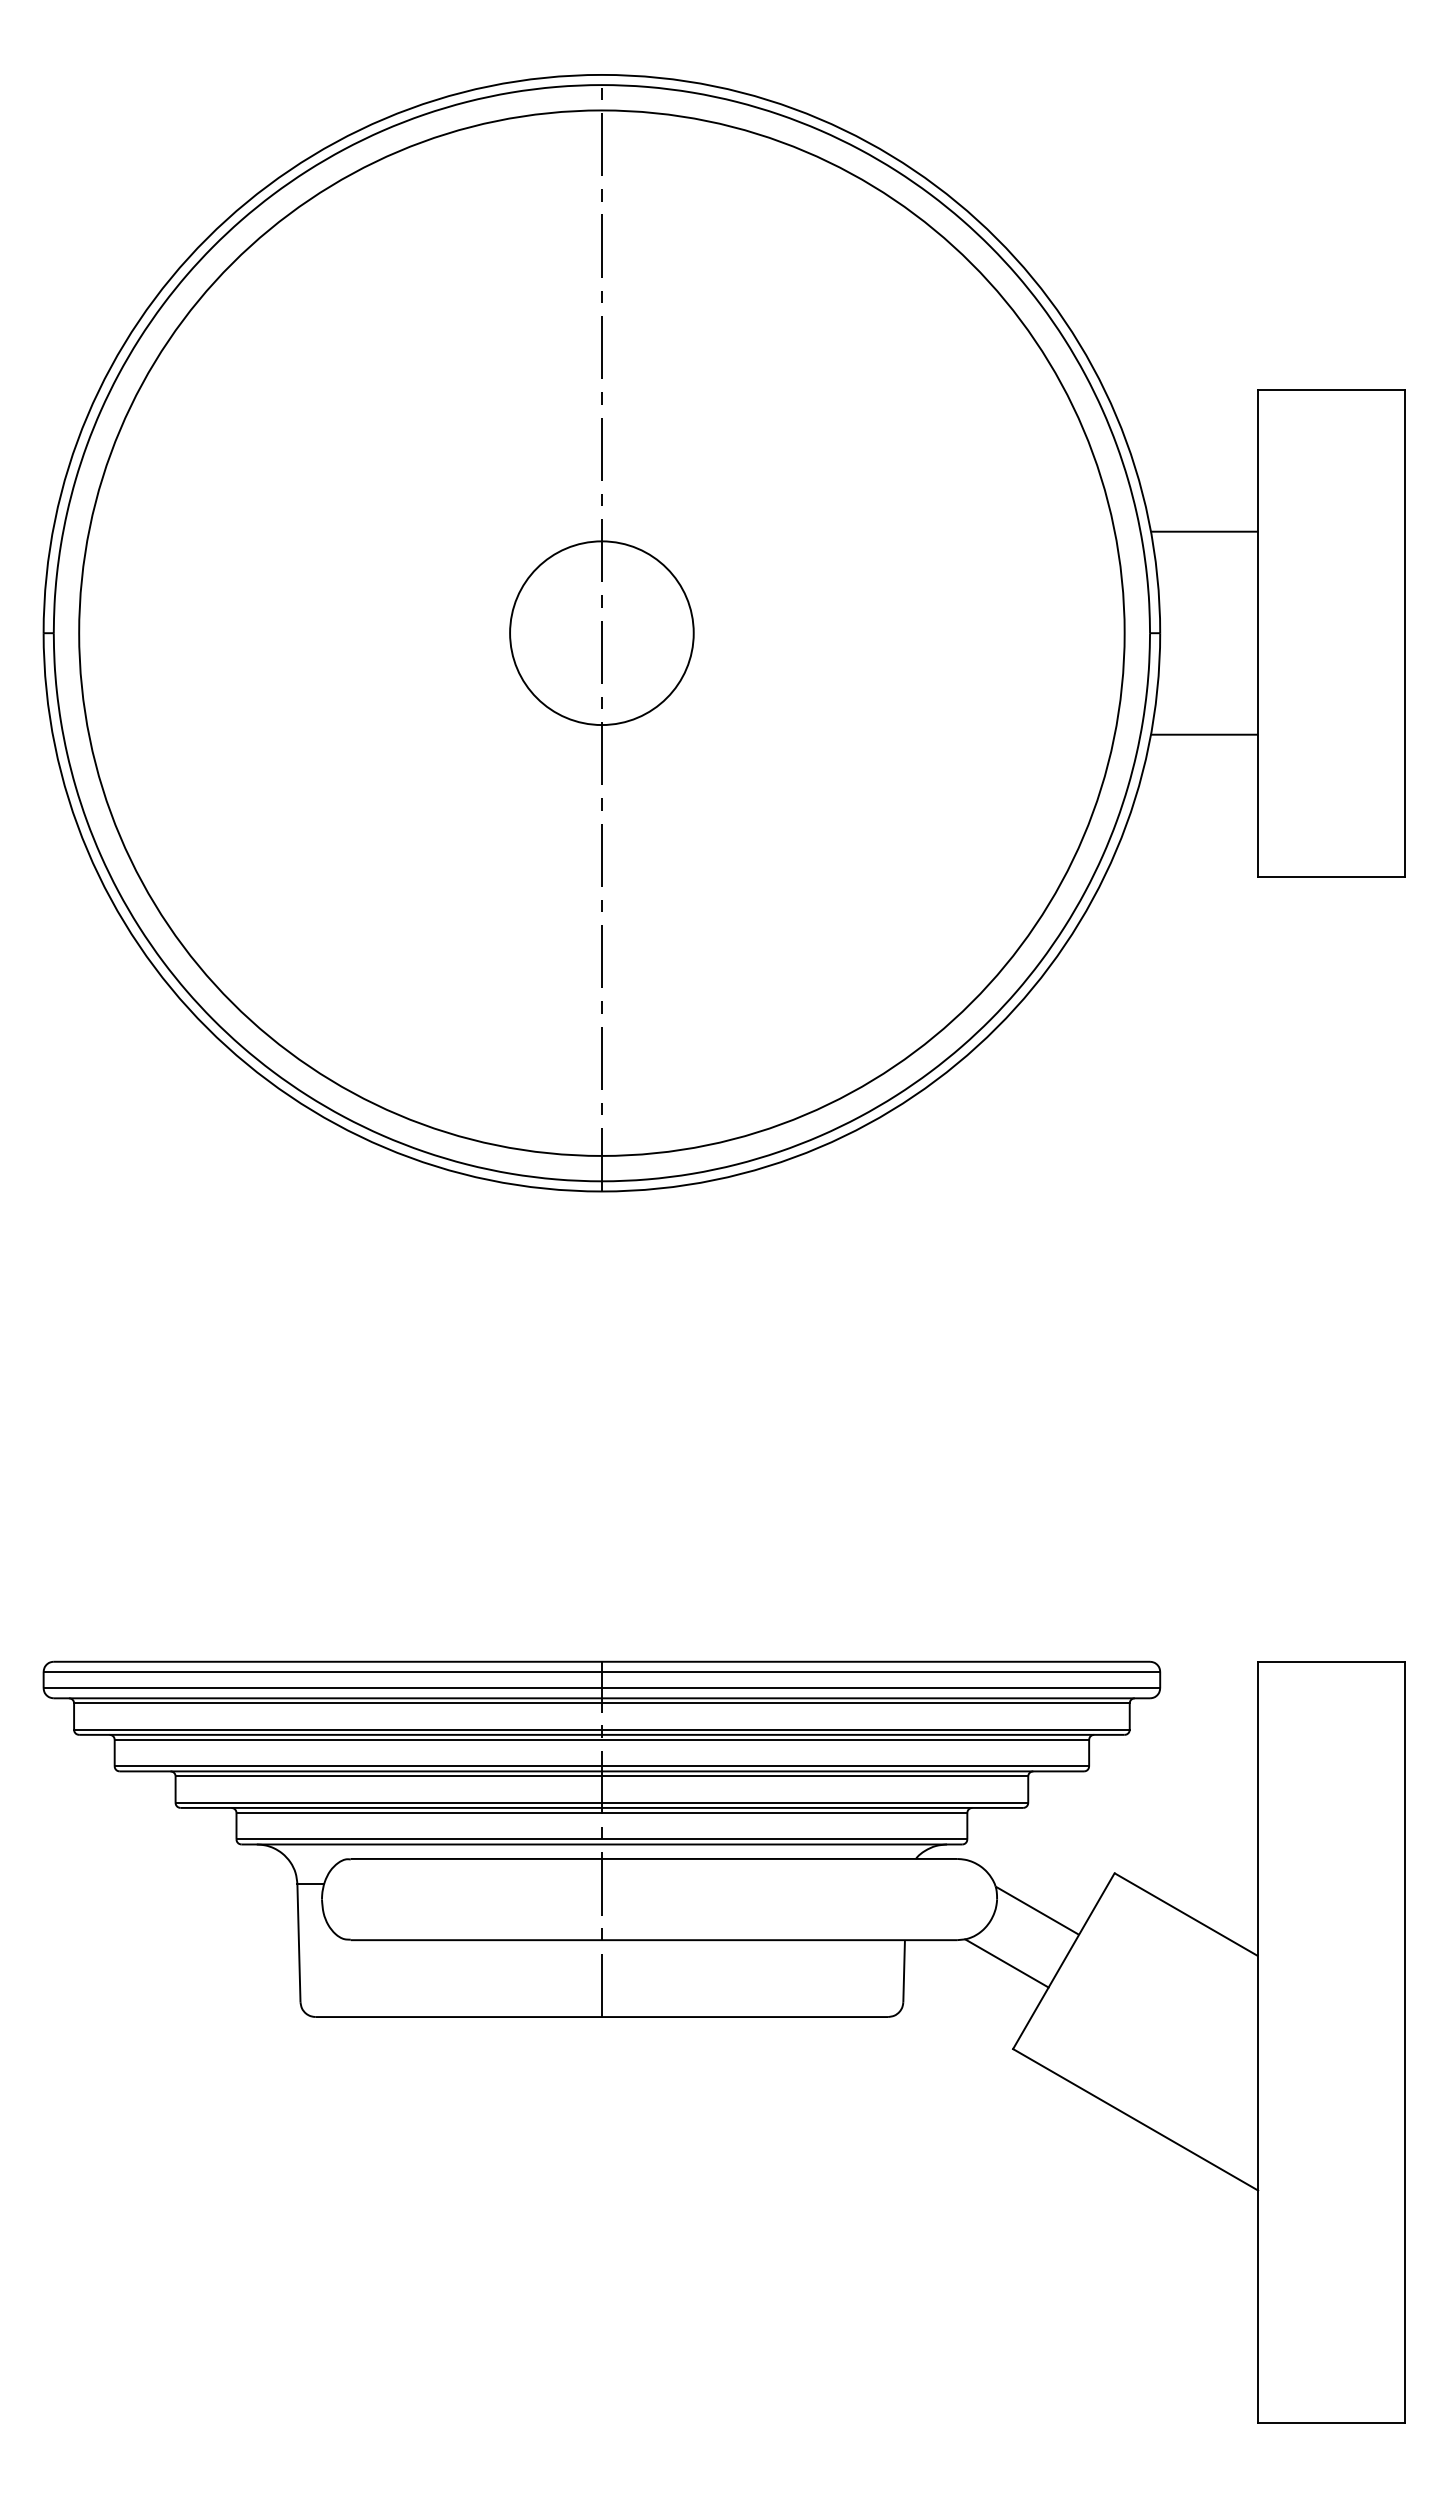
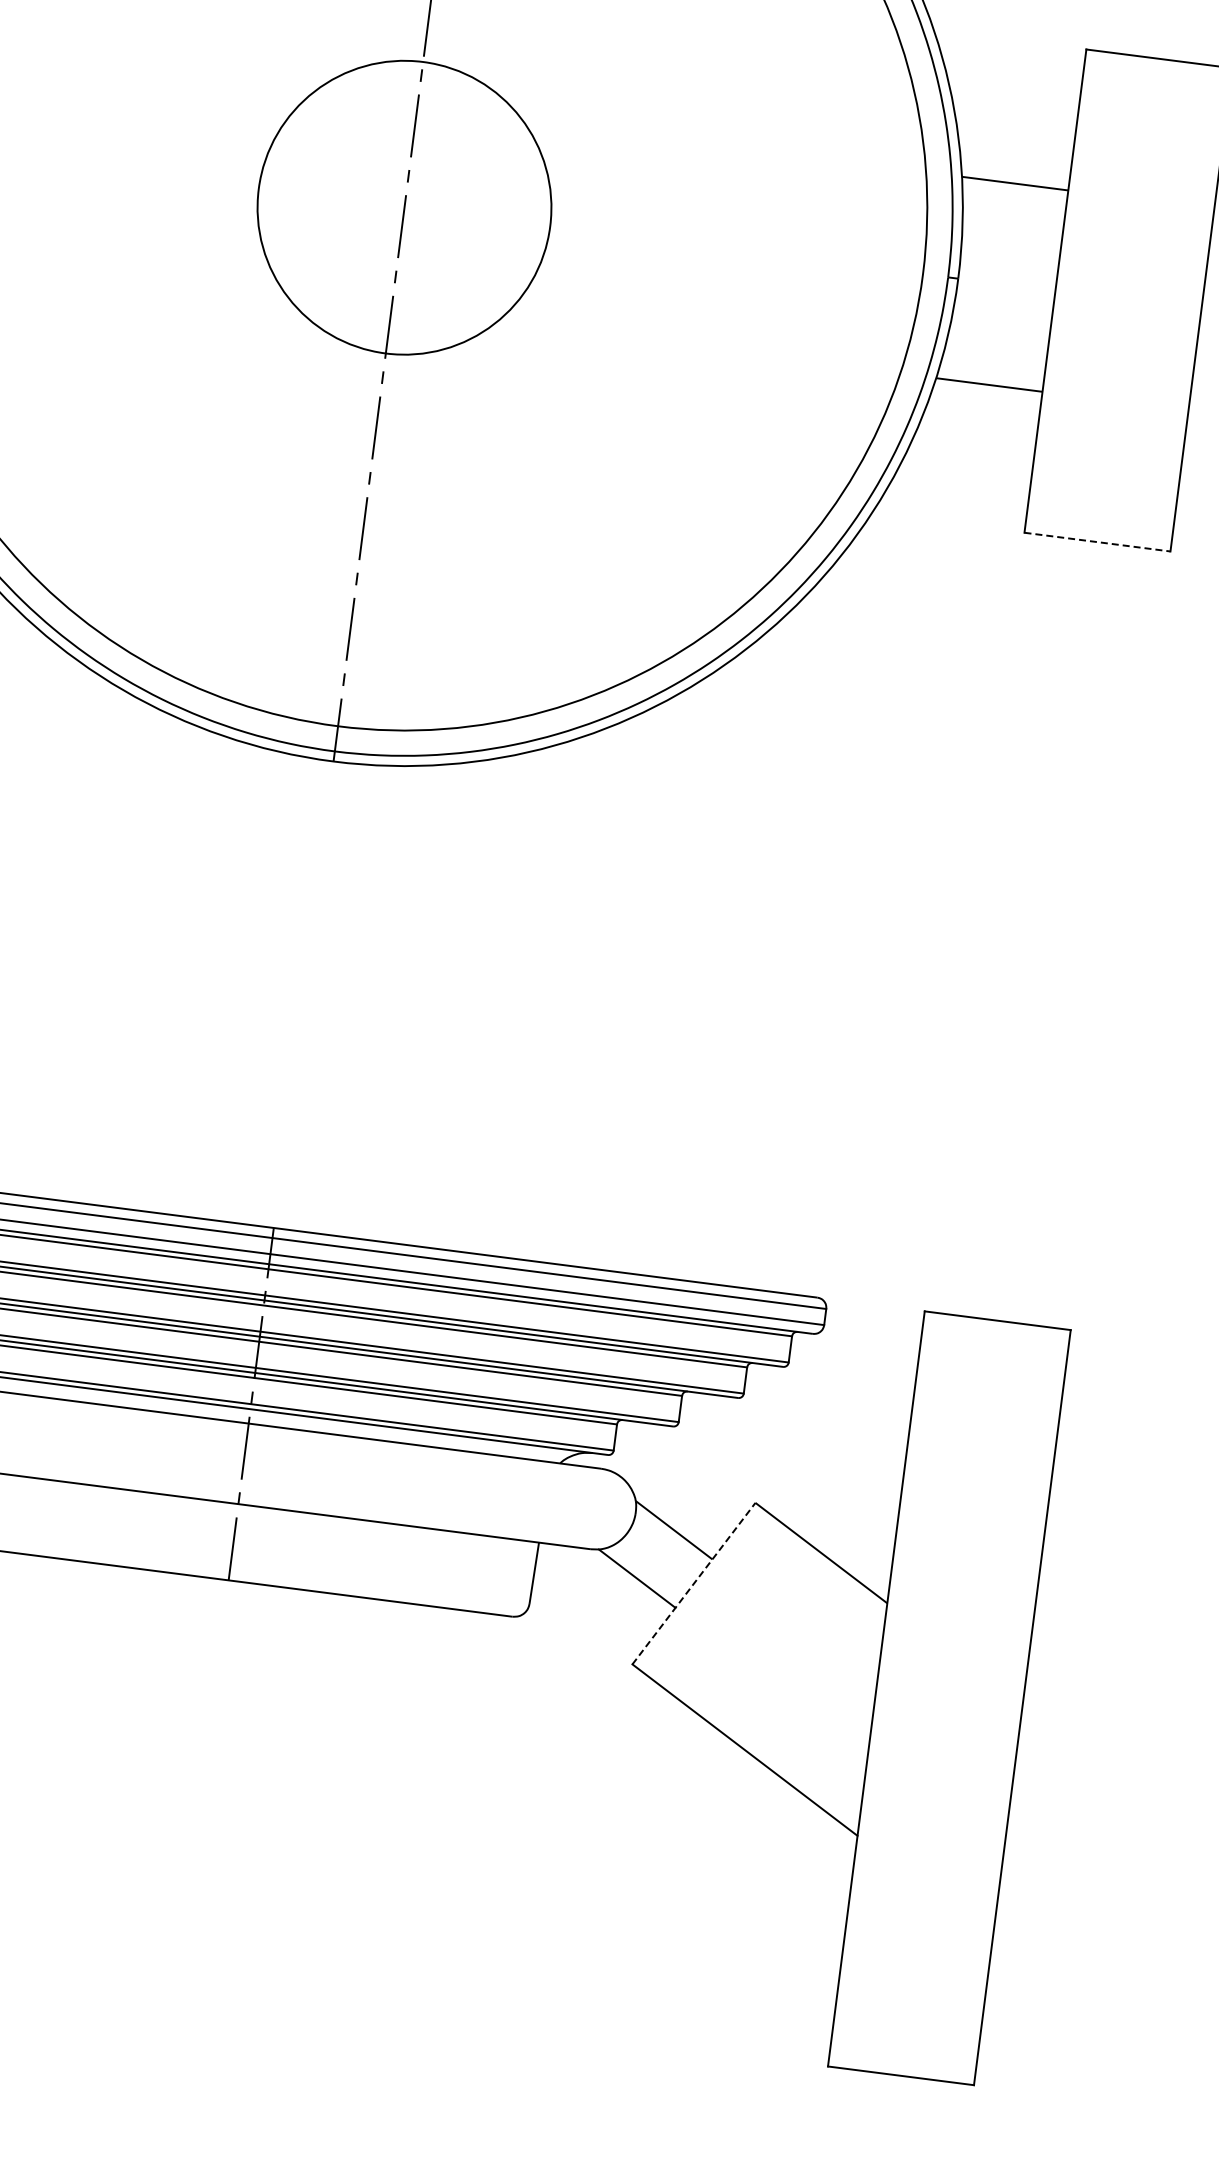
circle: (601, 633) -> (404, 207), size x1.6
line: (1331, 876) -> (1097, 541), solid -> dashed
line: (1063, 1961) -> (693, 1583), solid -> dashed

